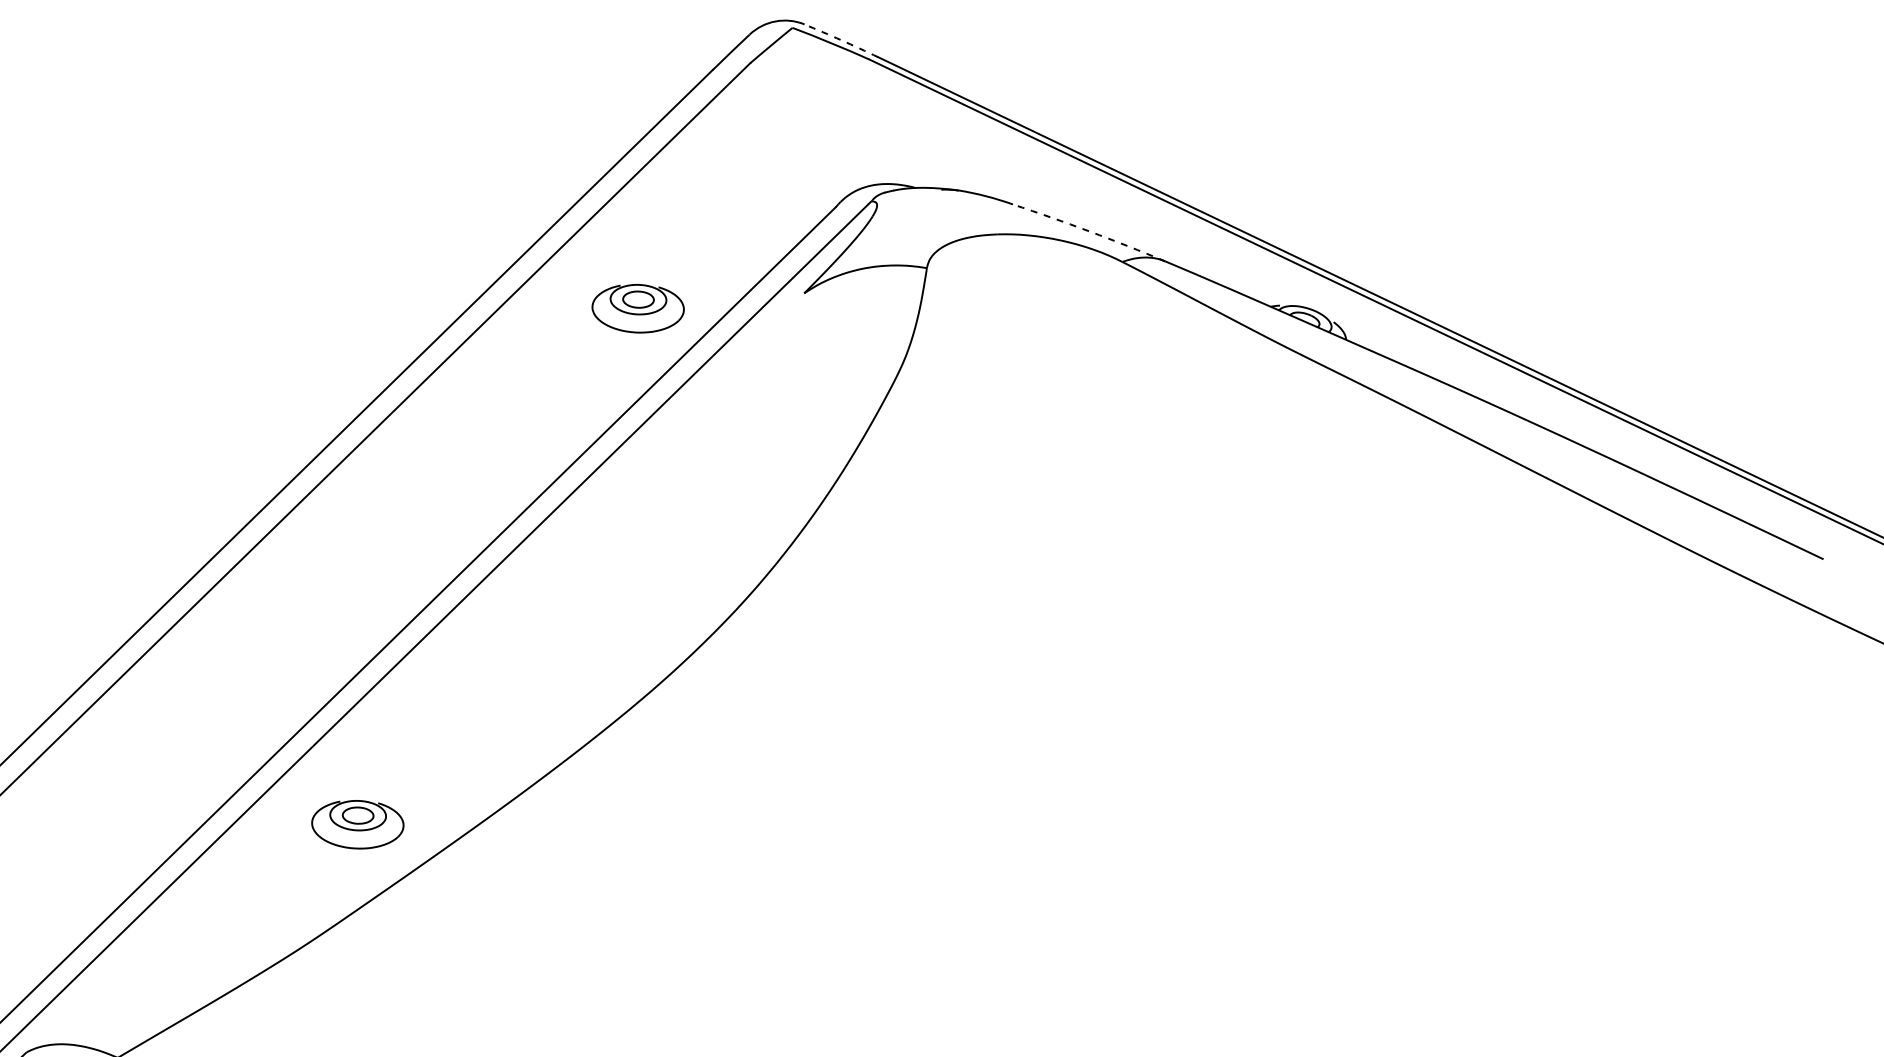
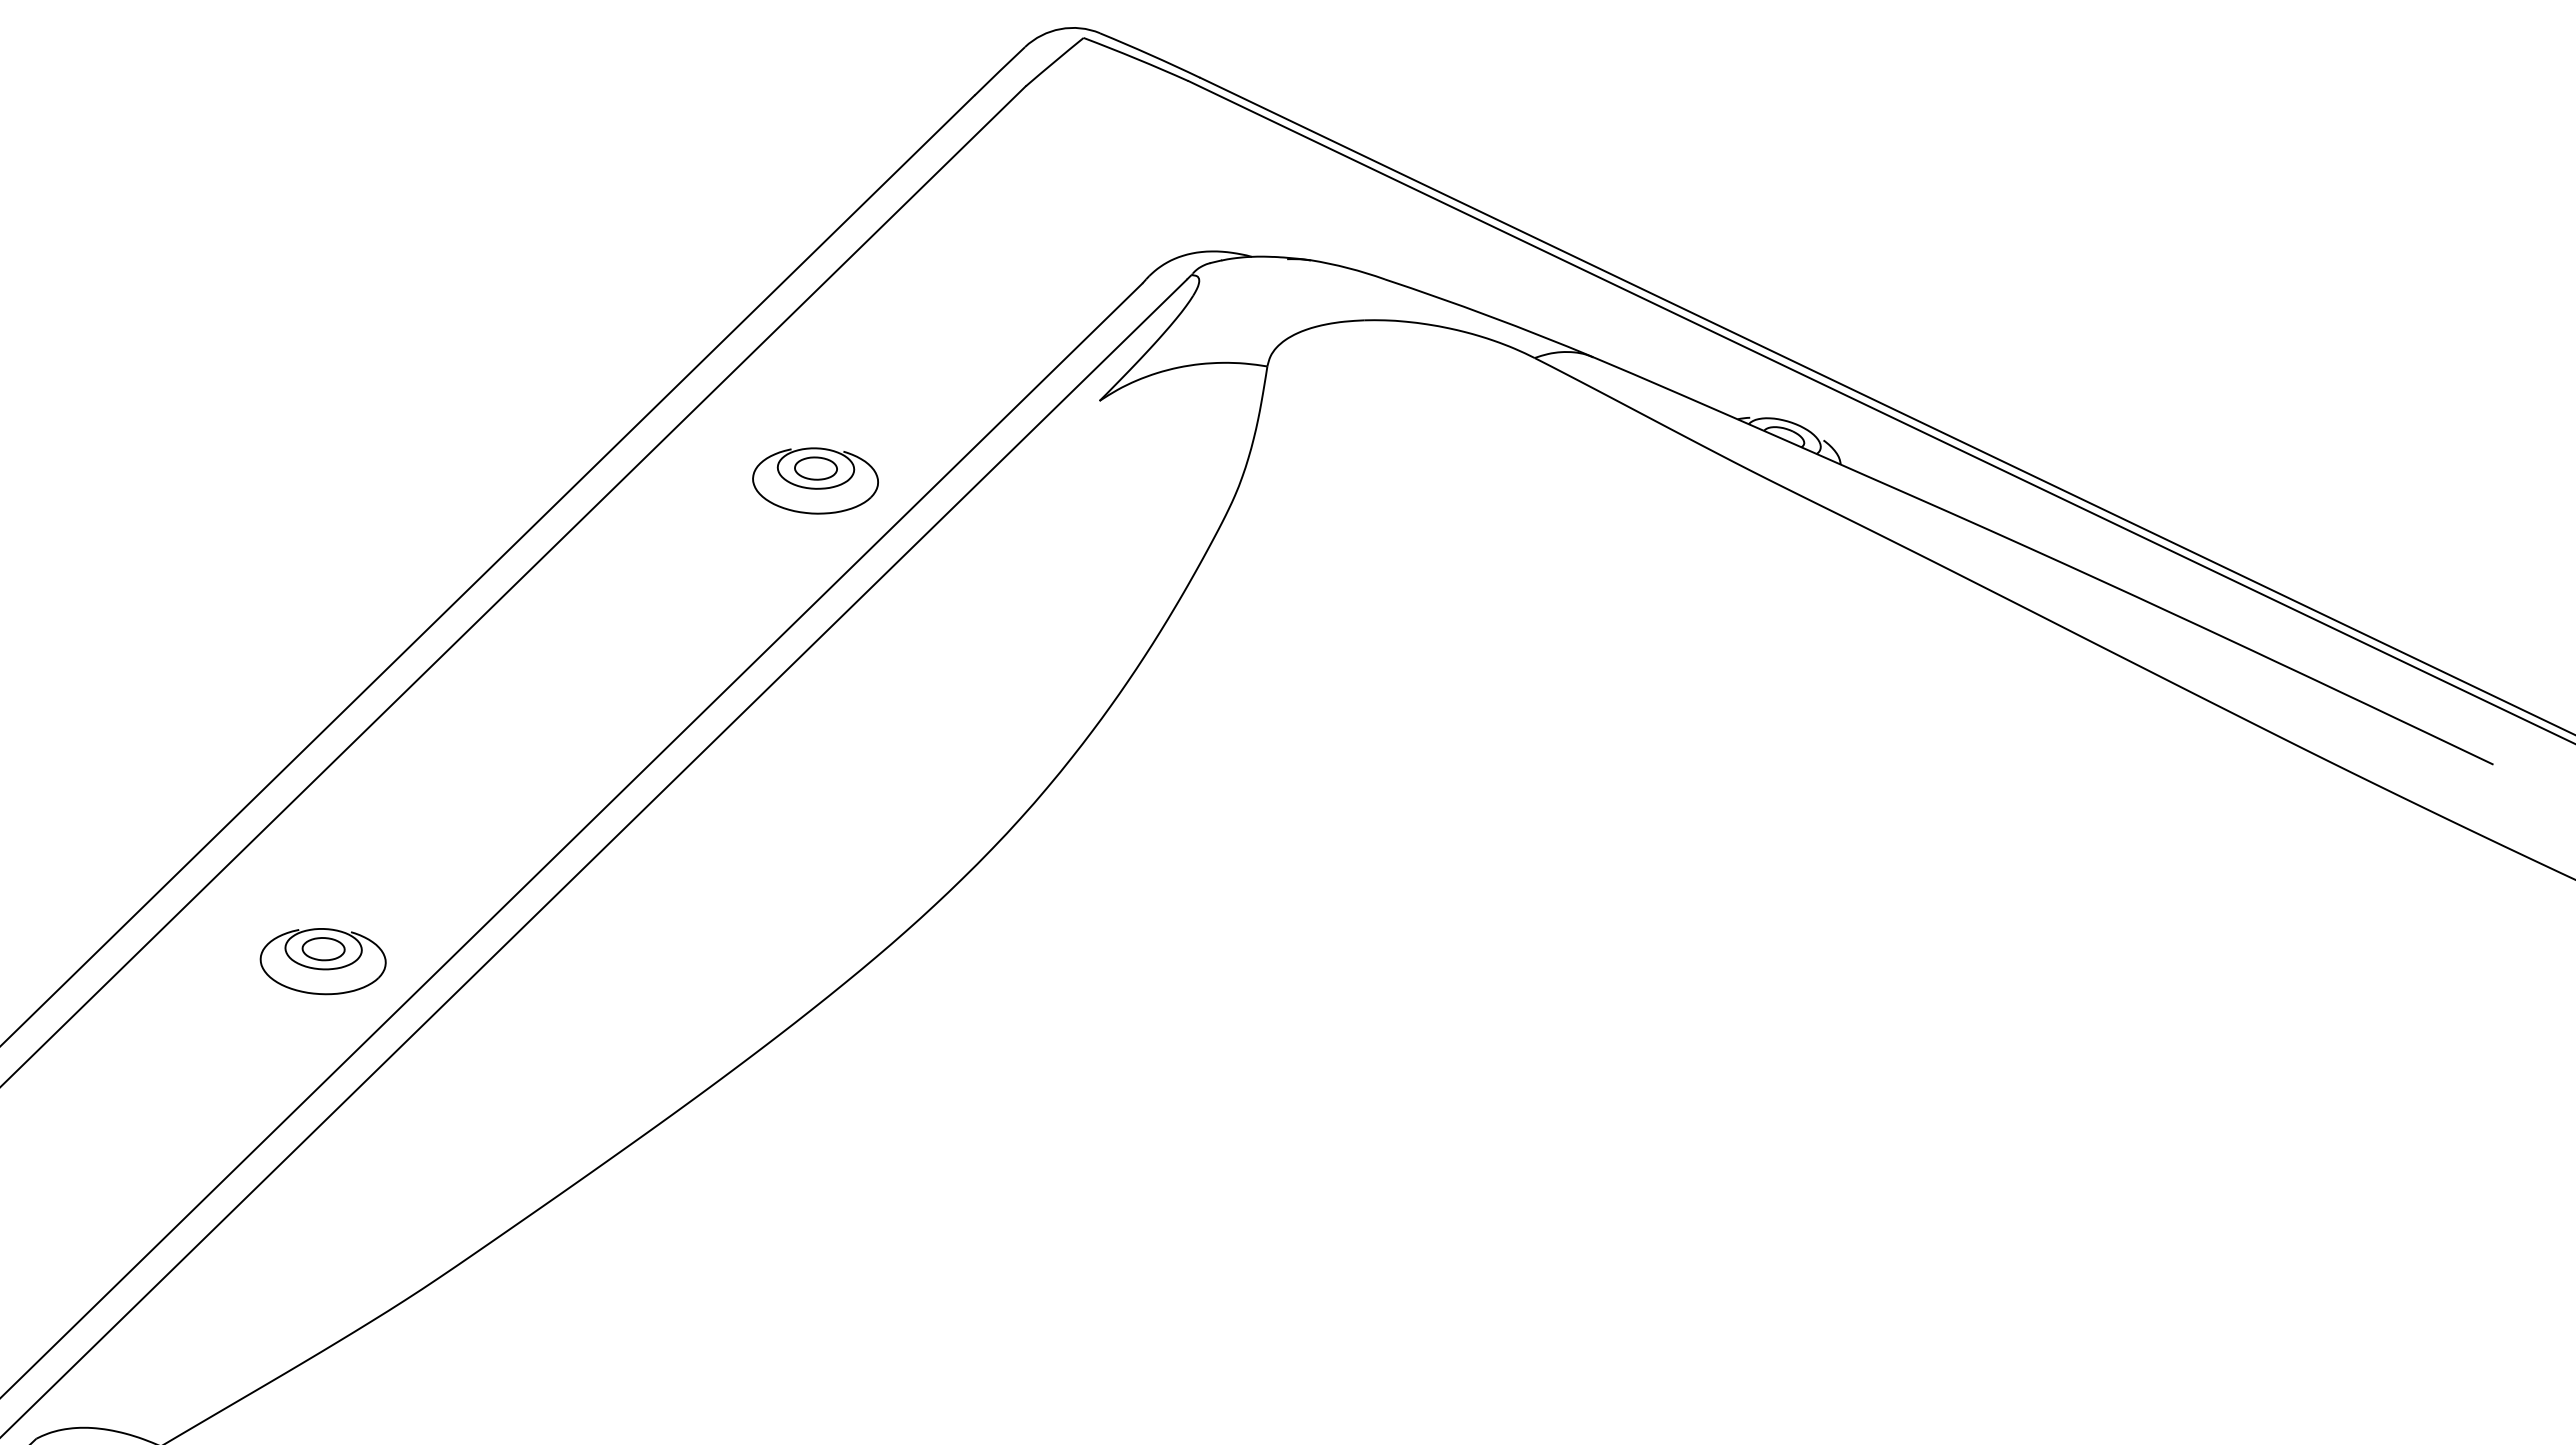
arc: (841, 39) -> (1150, 54), dashed -> solid
arc: (1090, 231) -> (1490, 316), dashed -> solid
part: (638, 308) -> (815, 480), moved
part: (357, 824) -> (322, 961), moved

